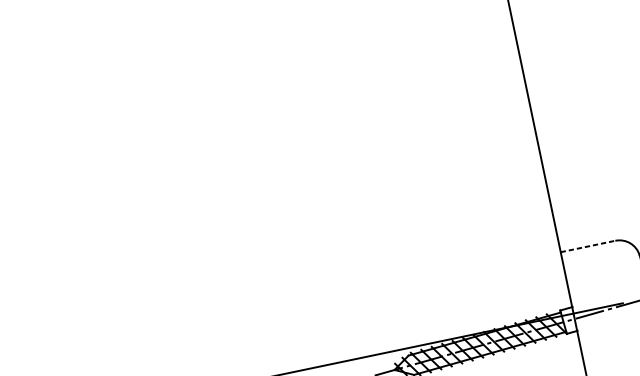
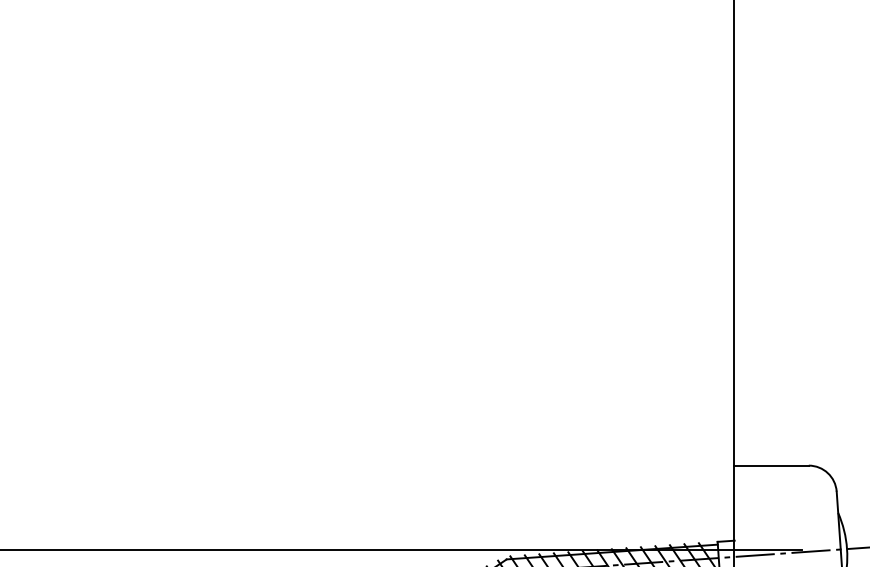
line: (588, 246) -> (771, 465), dashed -> solid

